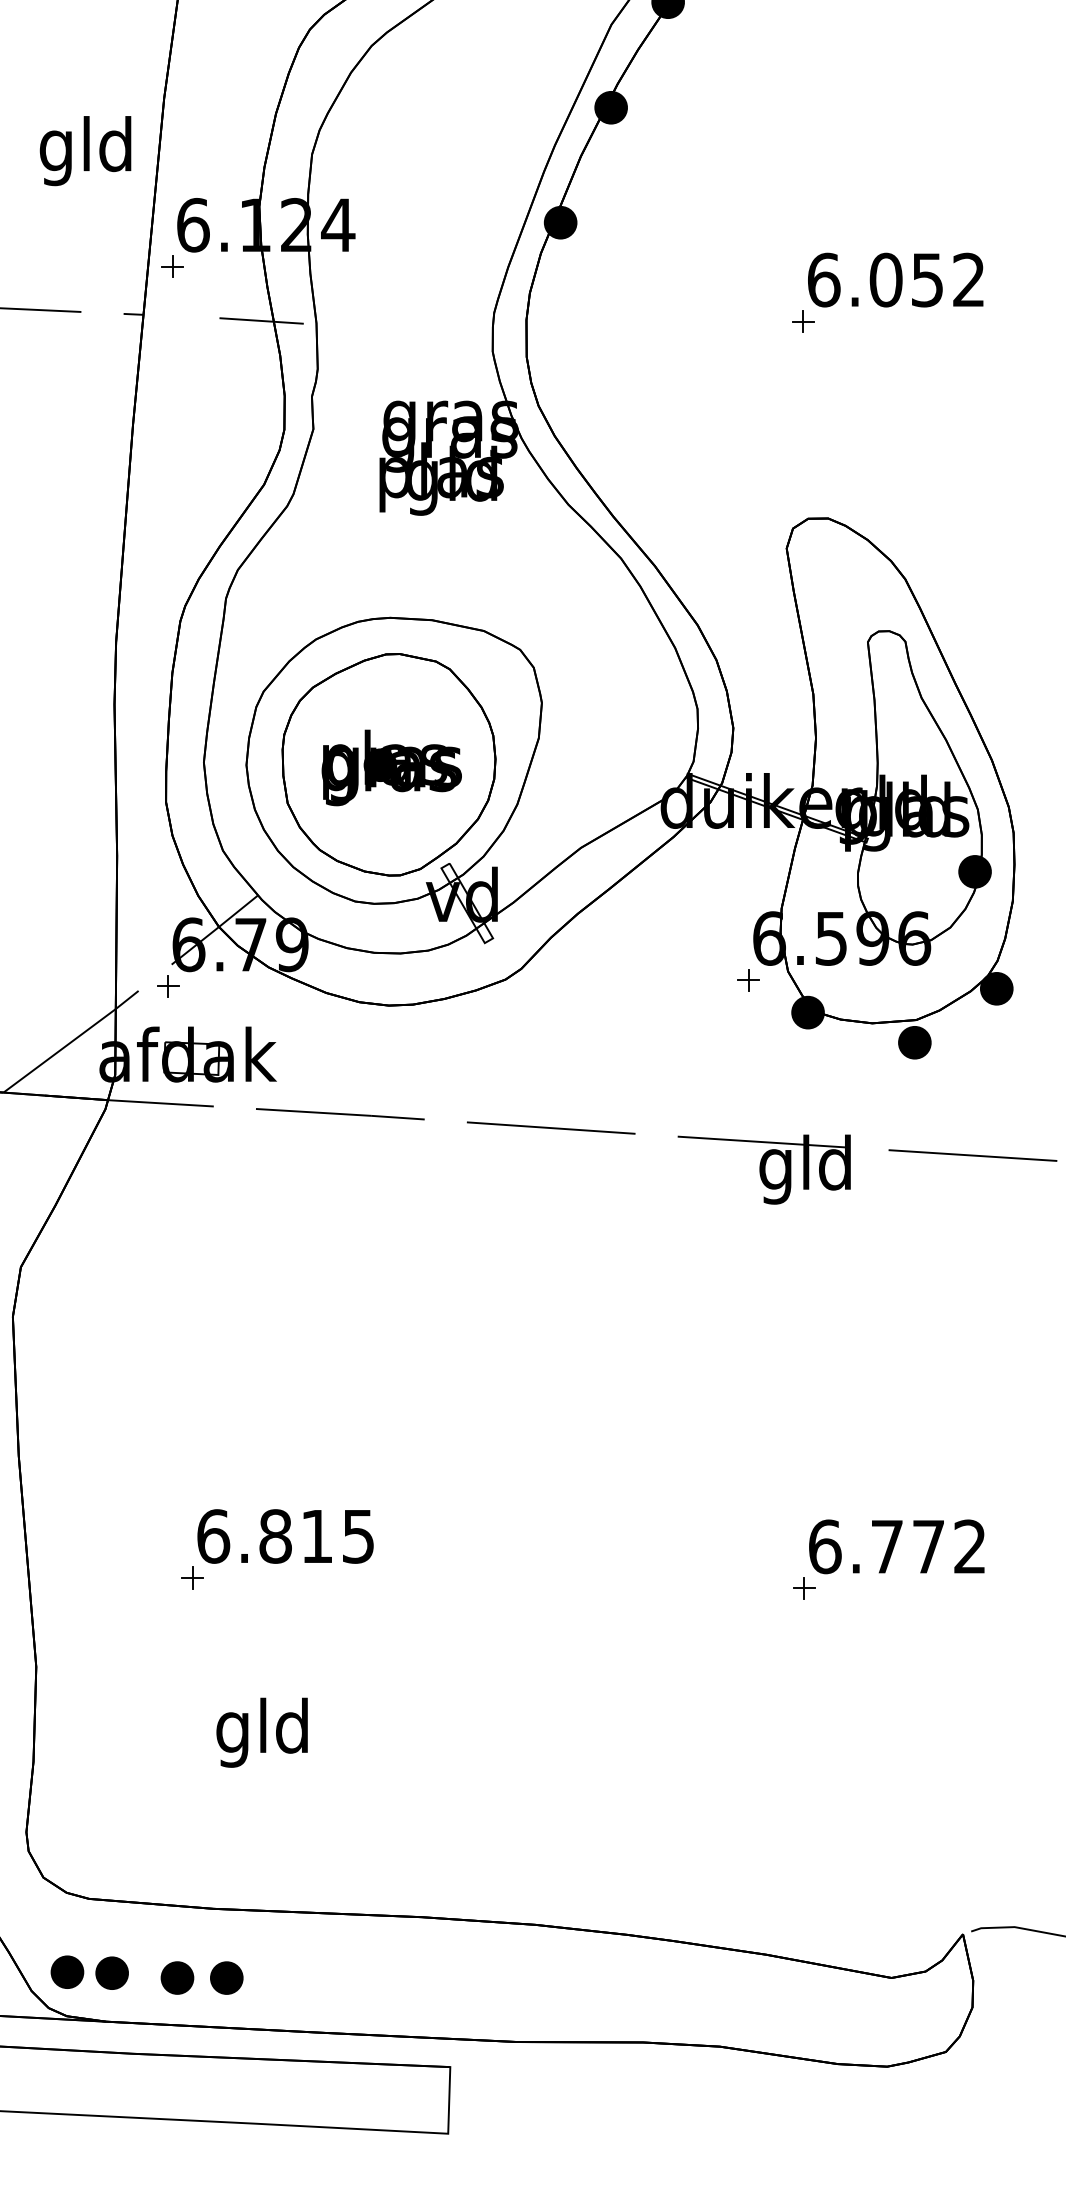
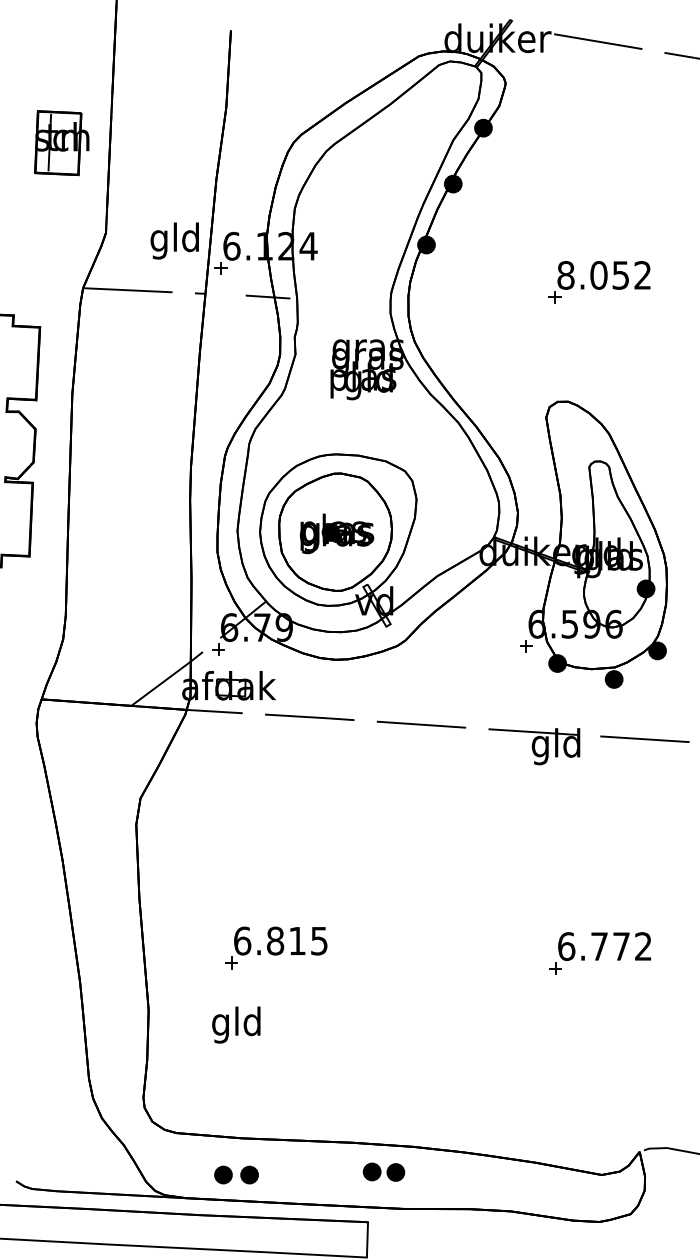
text: (85, 150) -> (174, 240), moved
text: (822, 280) -> (565, 275), 6.052 -> 8.052
text: (262, 1731) -> (236, 1024), moved
part: (88, 1971) -> (383, 1171), moved

